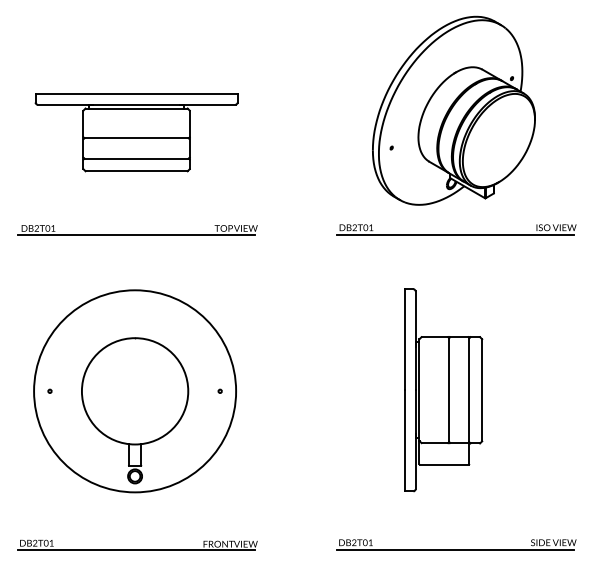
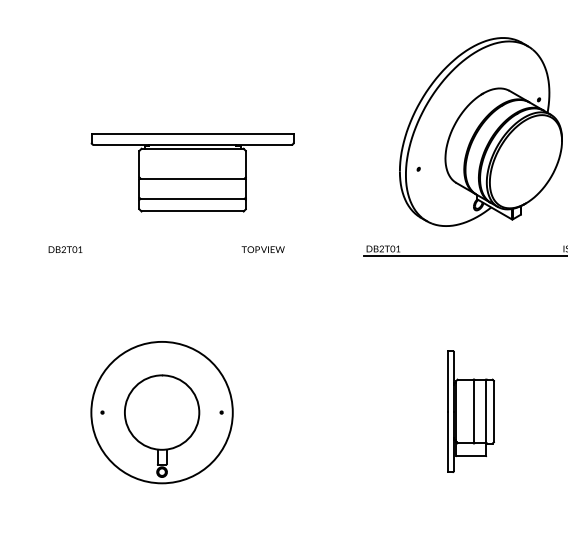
part: (136, 132) -> (192, 172), moved
line: (136, 235) -> (163, 256), removed
part: (443, 390) -> (470, 411), size x0.6
part: (134, 391) -> (161, 412), size x0.7

